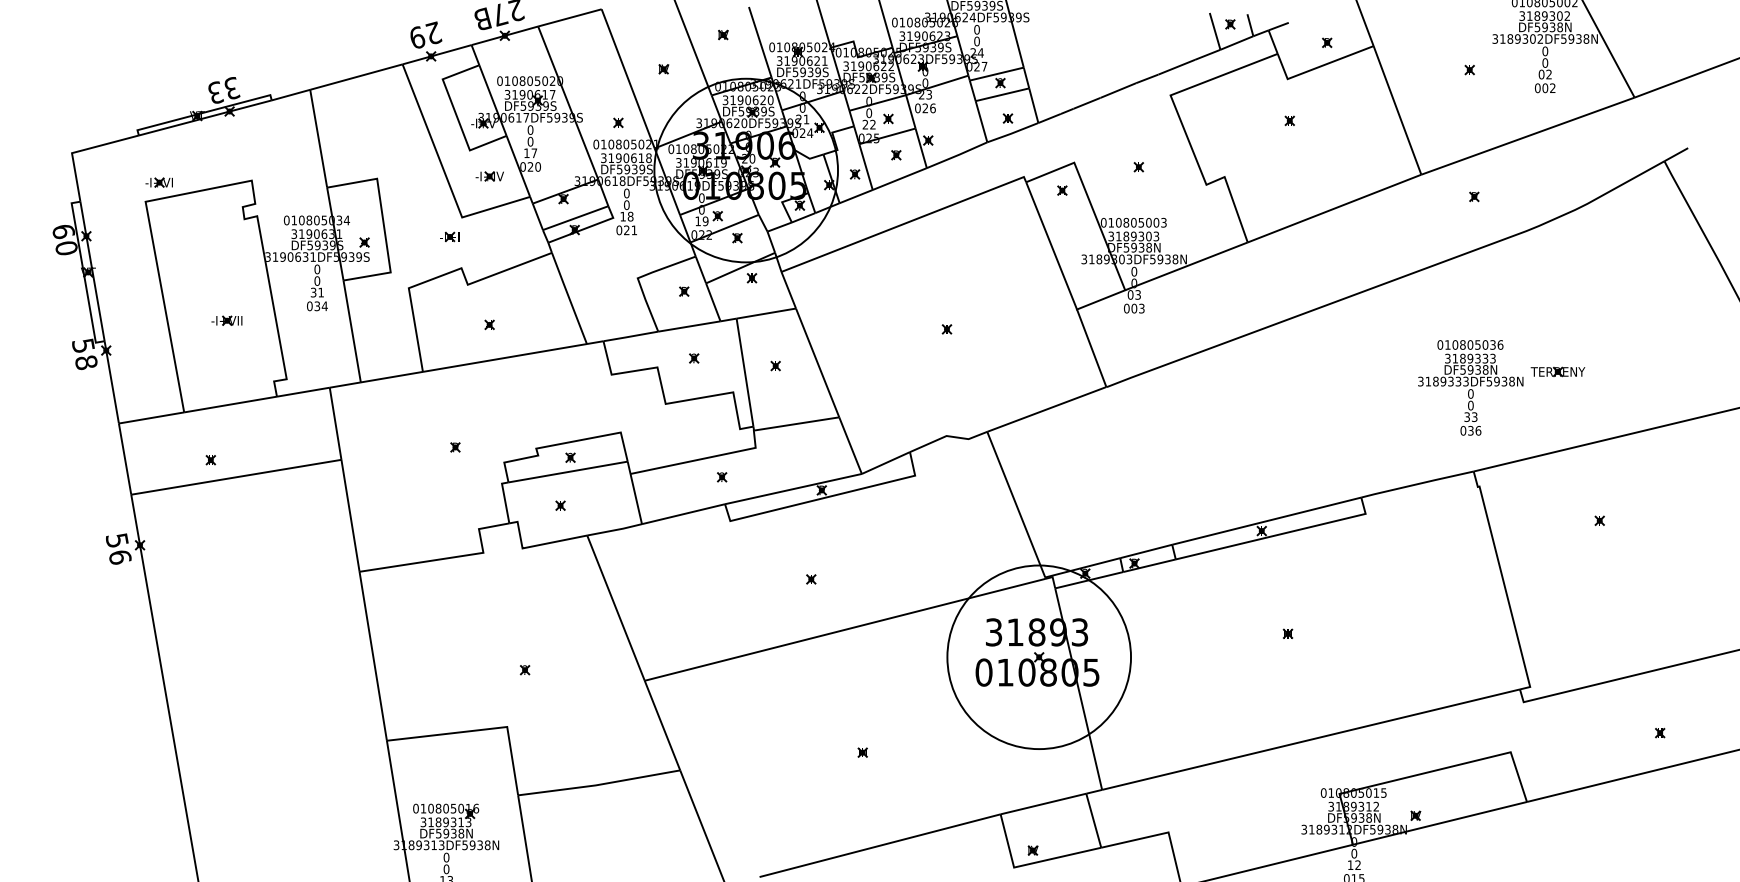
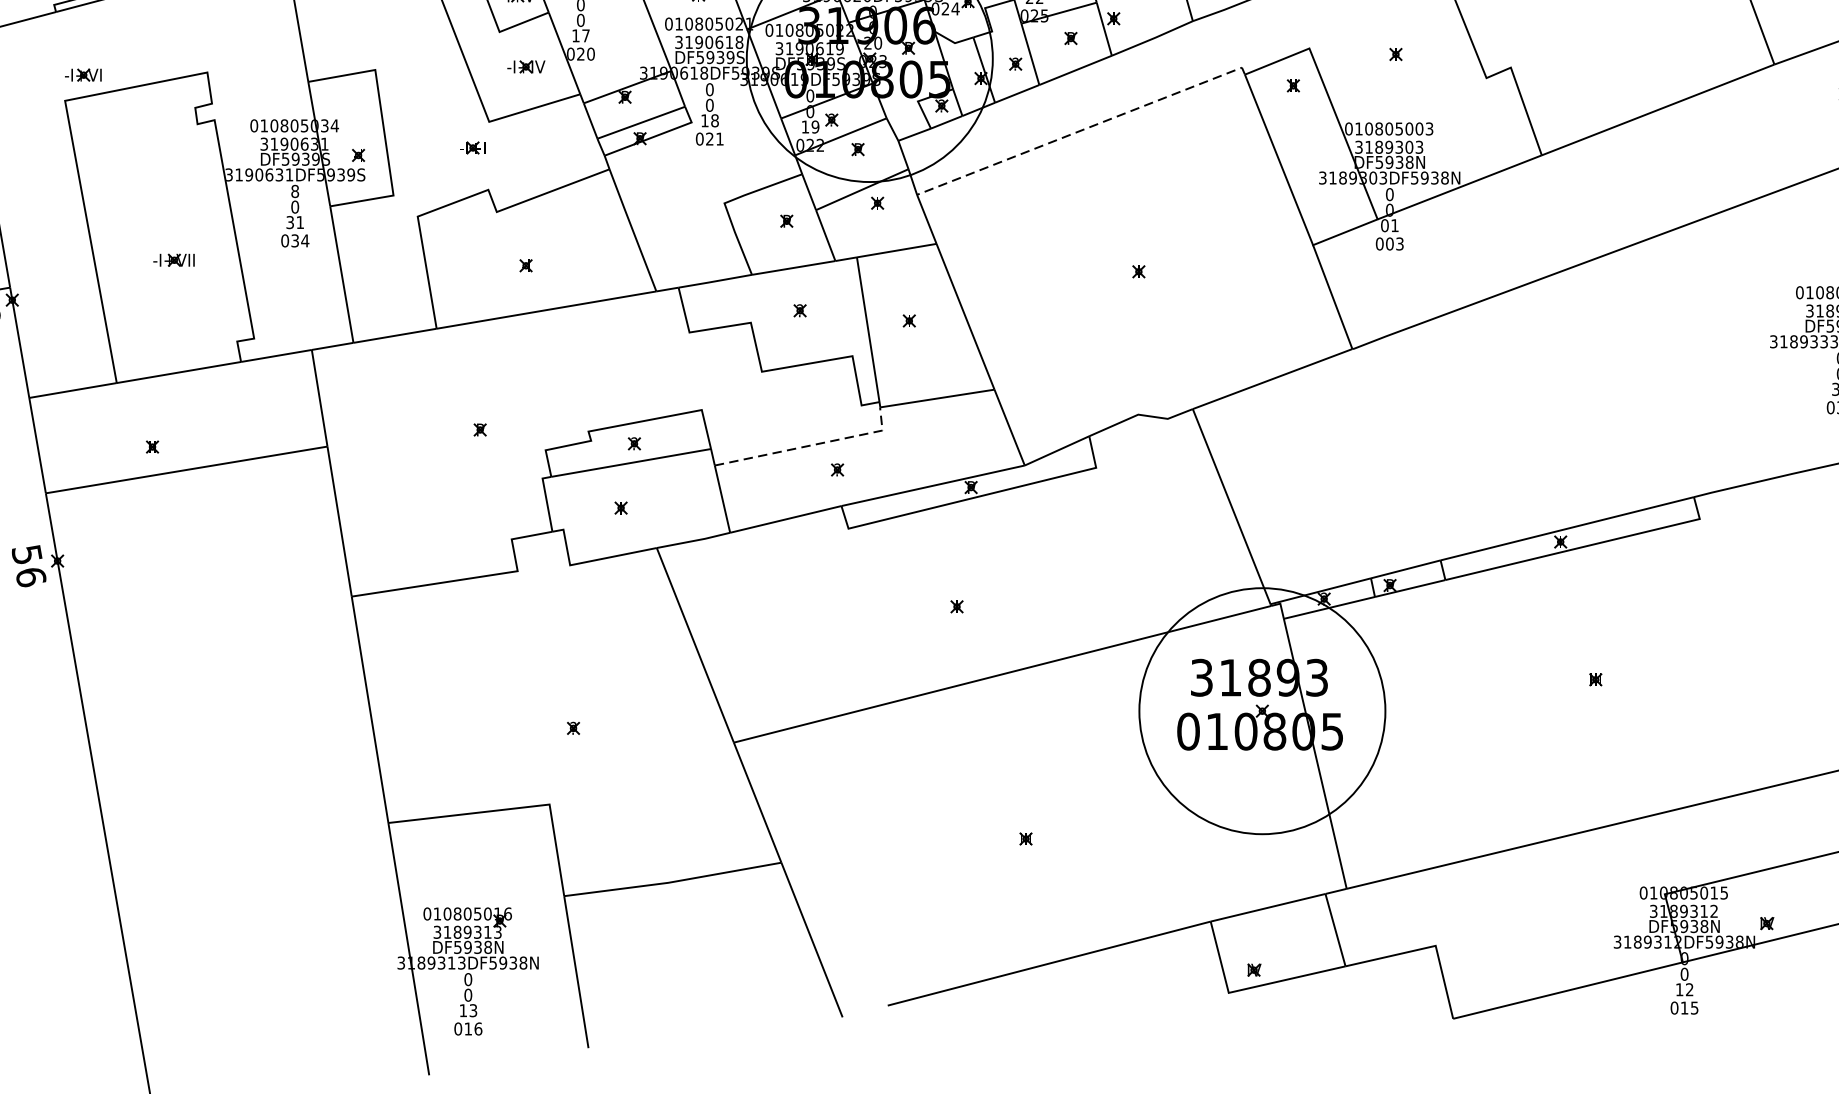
line: (906, 222) -> (1084, 128), solid -> dashed
text: (317, 269) -> (295, 191), 0 -> 8
text: (1137, 294) -> (1394, 225), 03 -> 01
line: (703, 458) -> (812, 444), solid -> dashed

